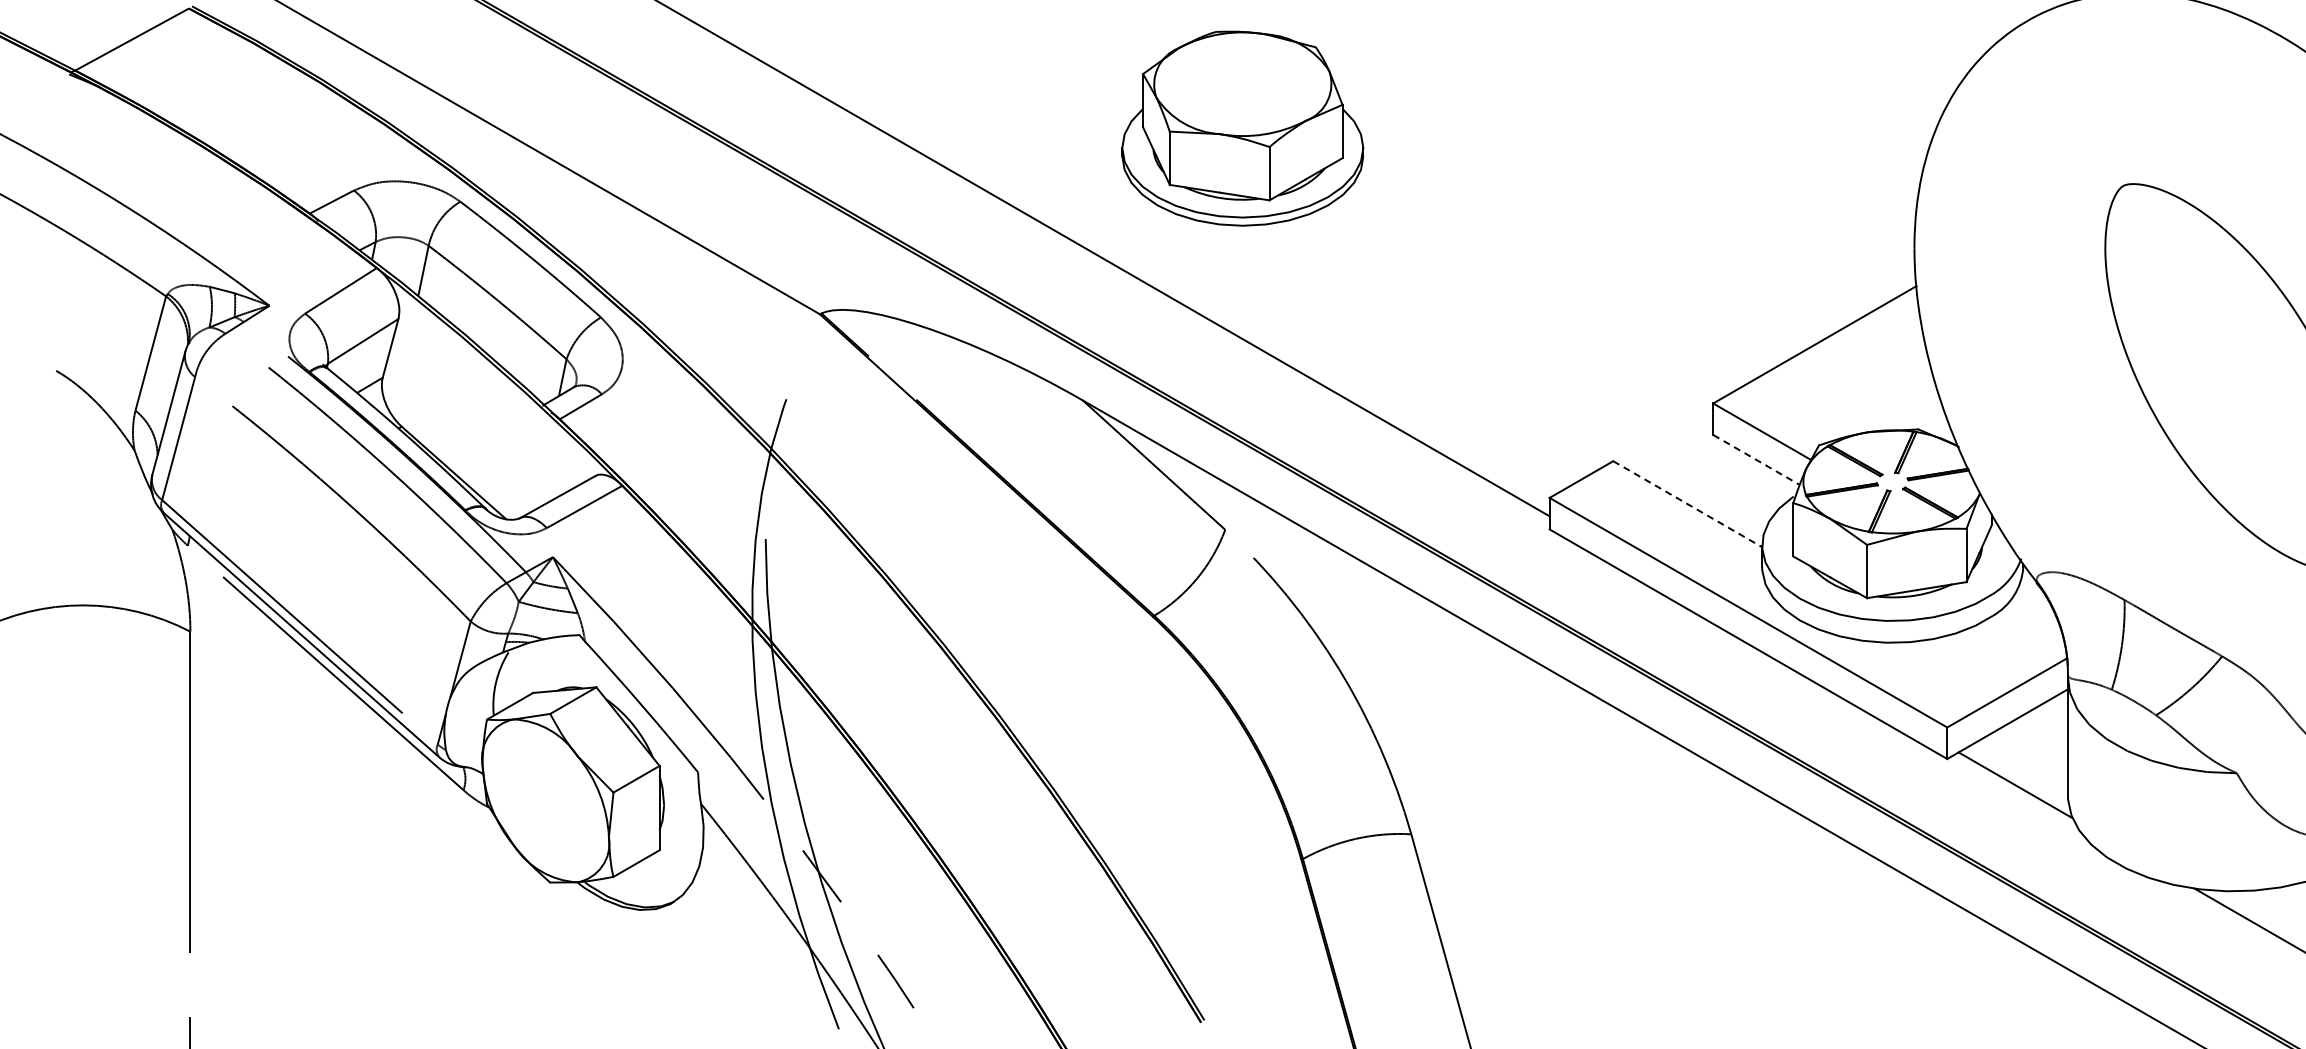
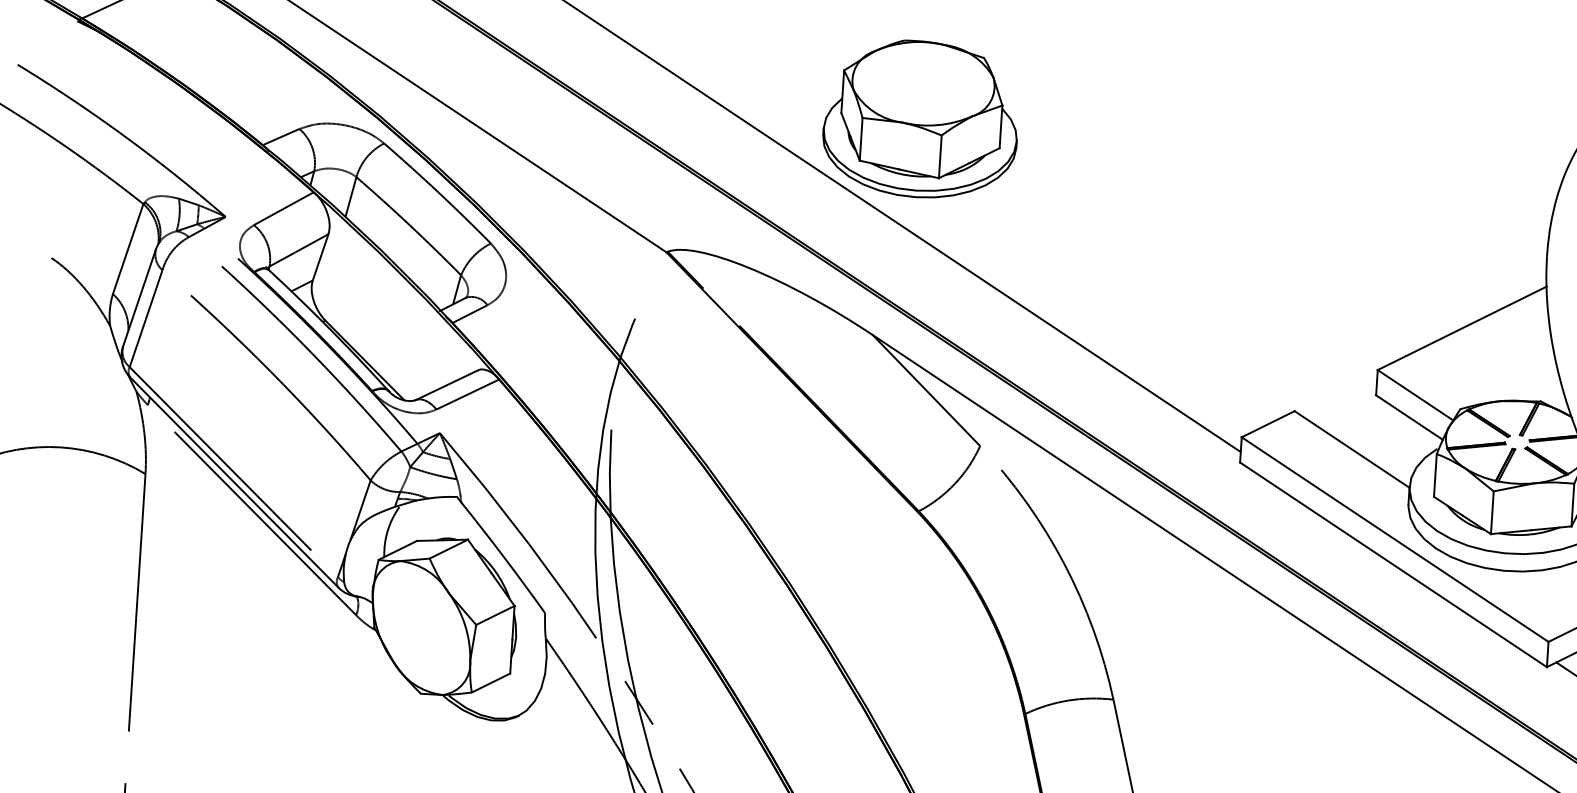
part: (1242, 128) -> (920, 119), moved
line: (1756, 459) -> (1409, 417), dashed -> solid
line: (1687, 504) -> (1351, 449), dashed -> solid

